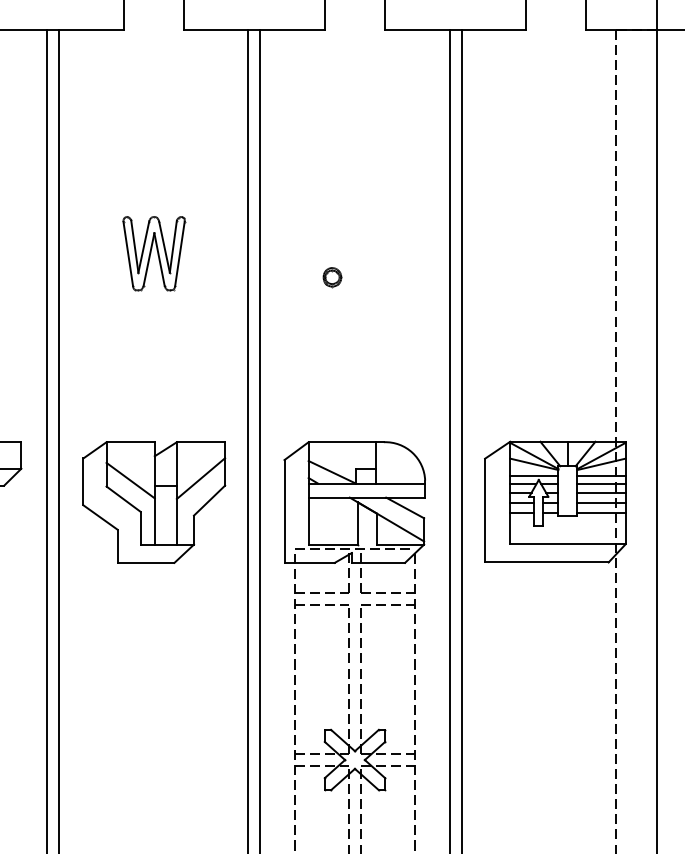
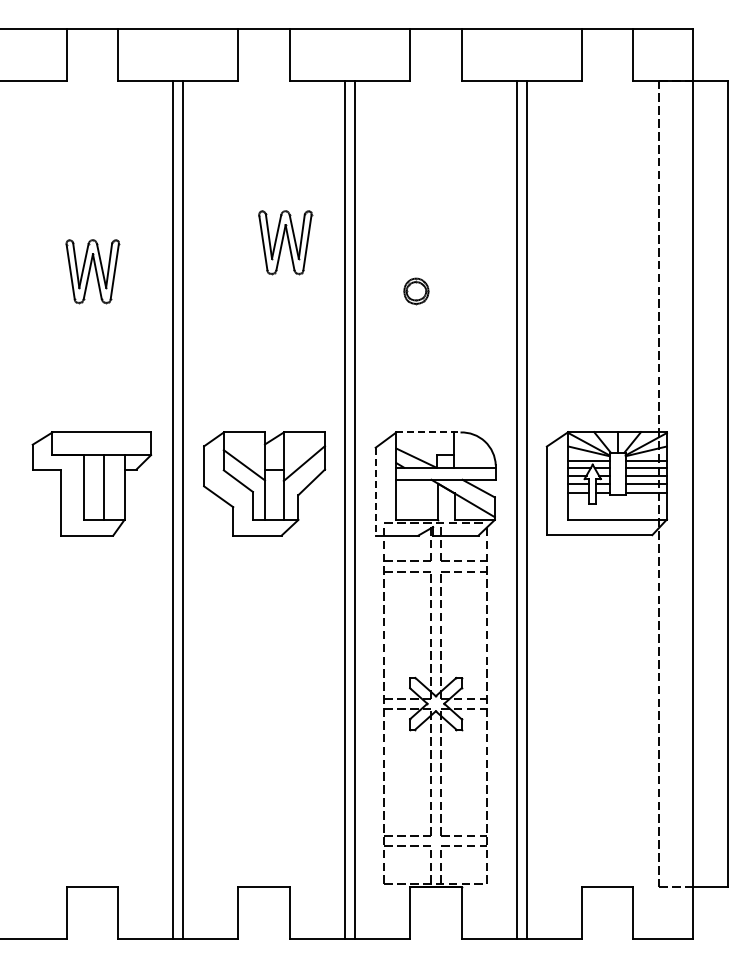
part: (154, 253) -> (285, 242), moved
part: (332, 278) -> (416, 292), size x1.6
line: (346, 442) -> (428, 432), solid -> dashed
line: (284, 511) -> (375, 491), solid -> dashed

